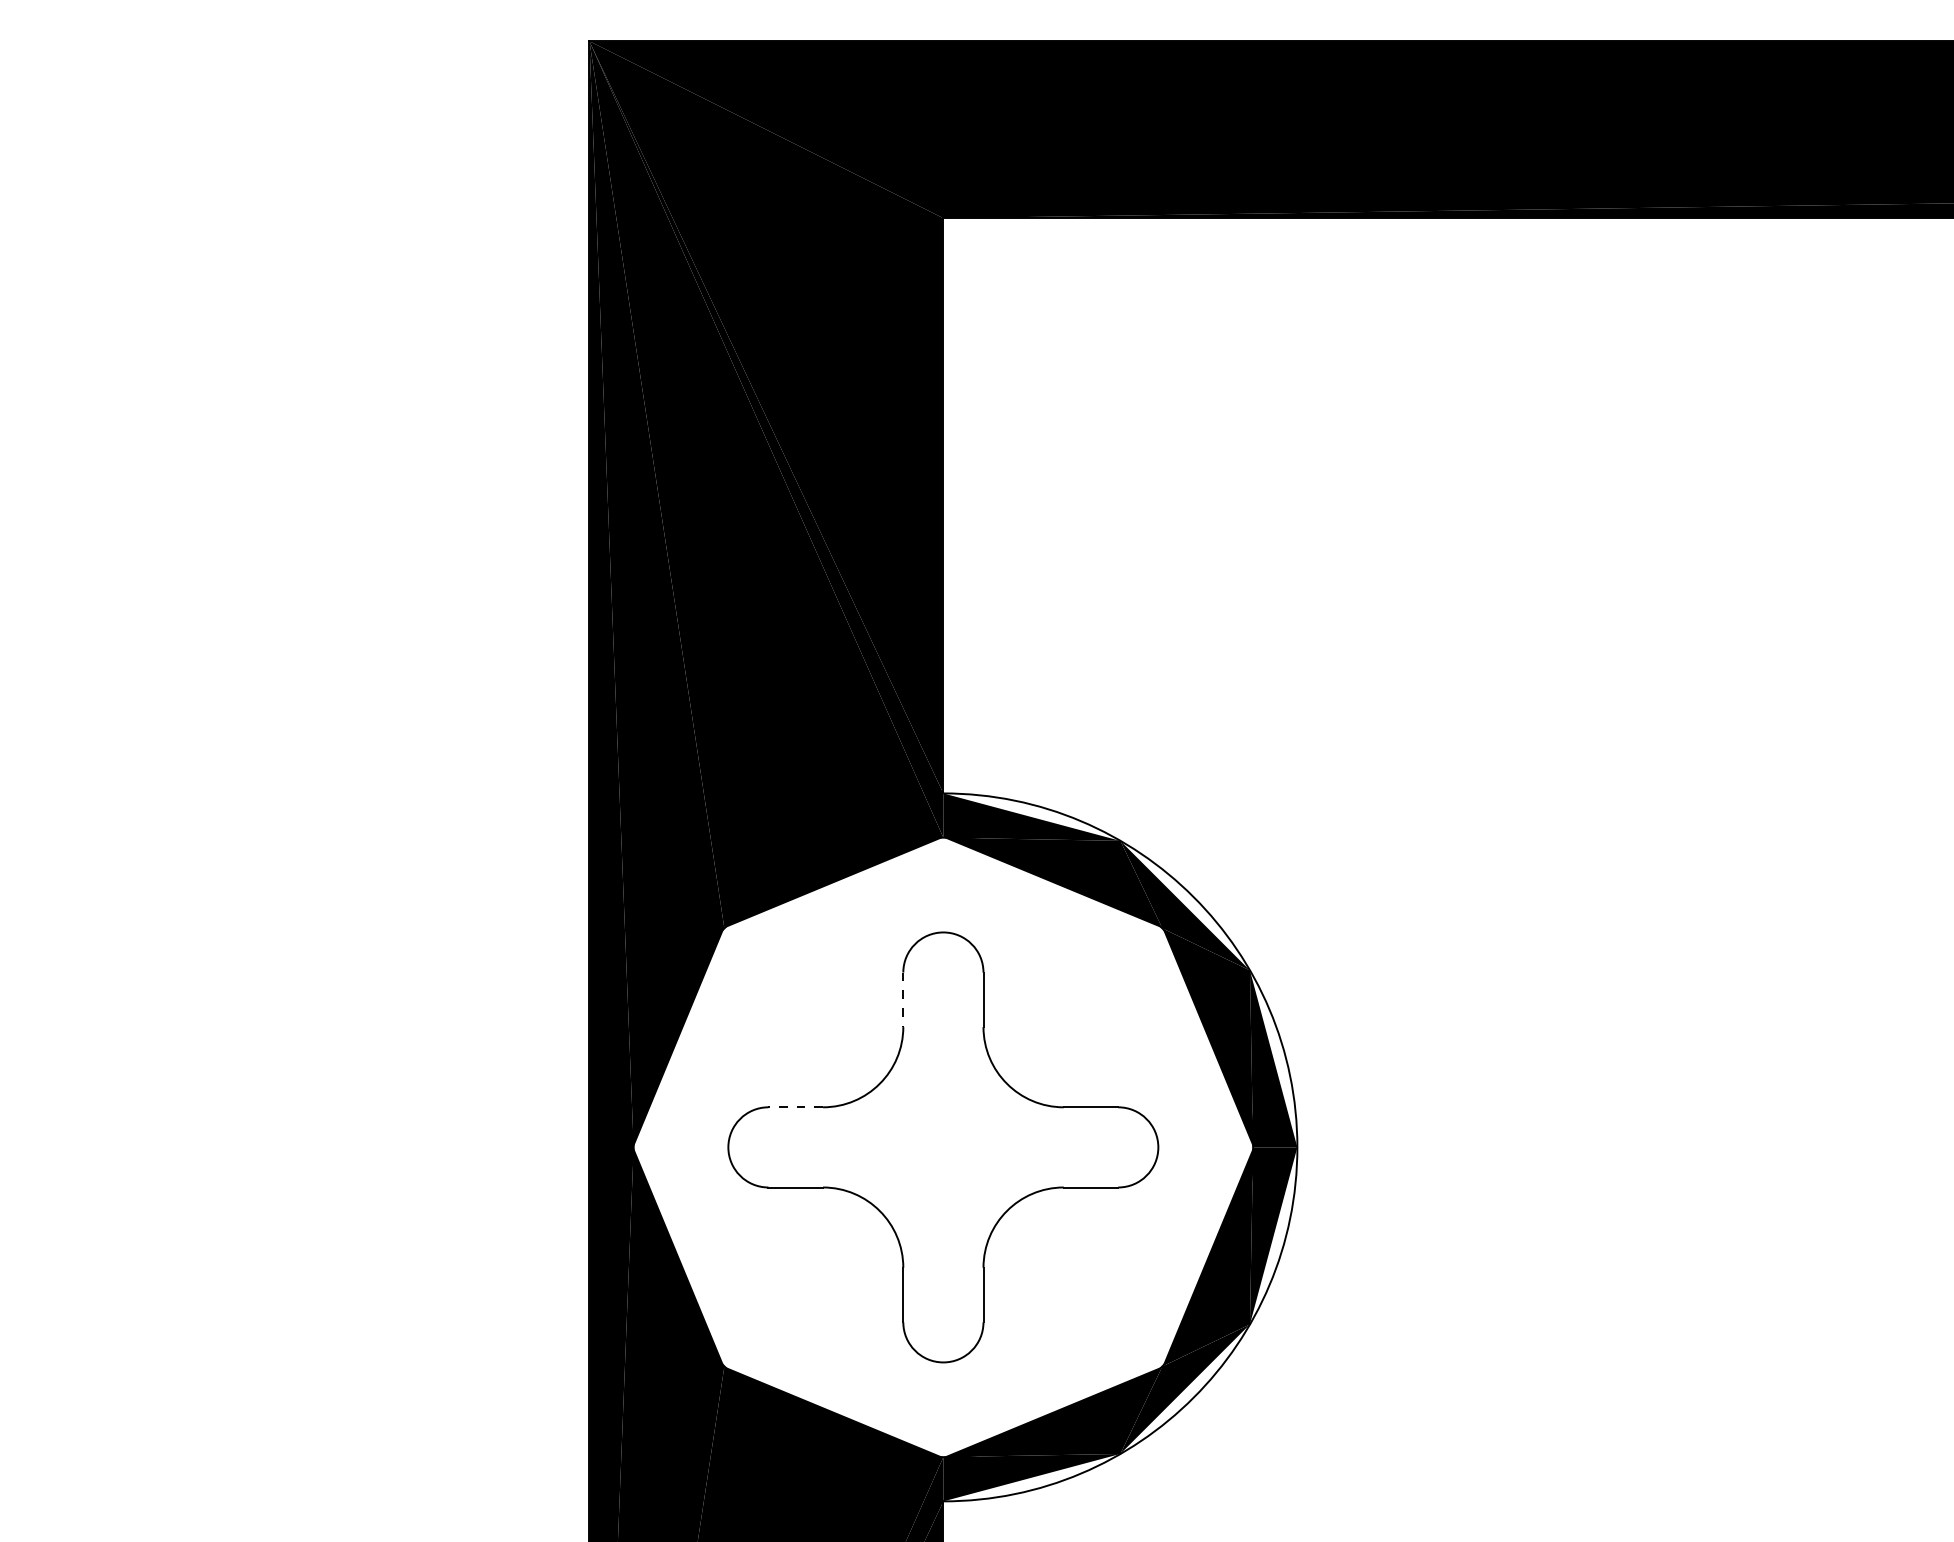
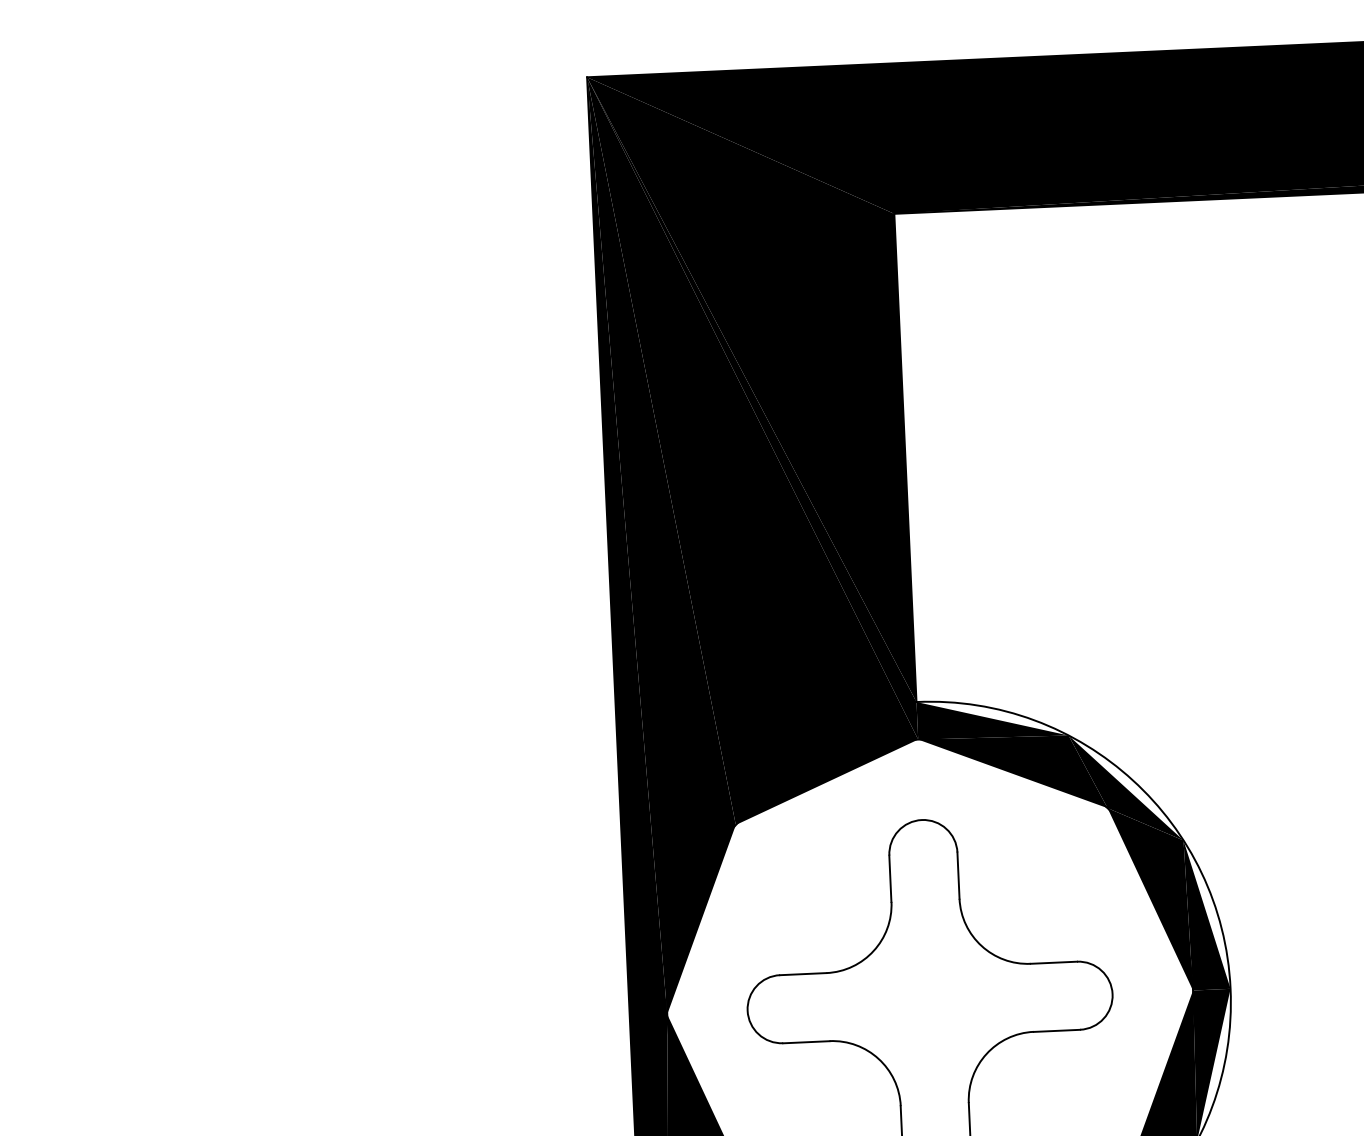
line: (903, 1000) -> (890, 879), dashed -> solid
line: (795, 1107) -> (803, 974), dashed -> solid

